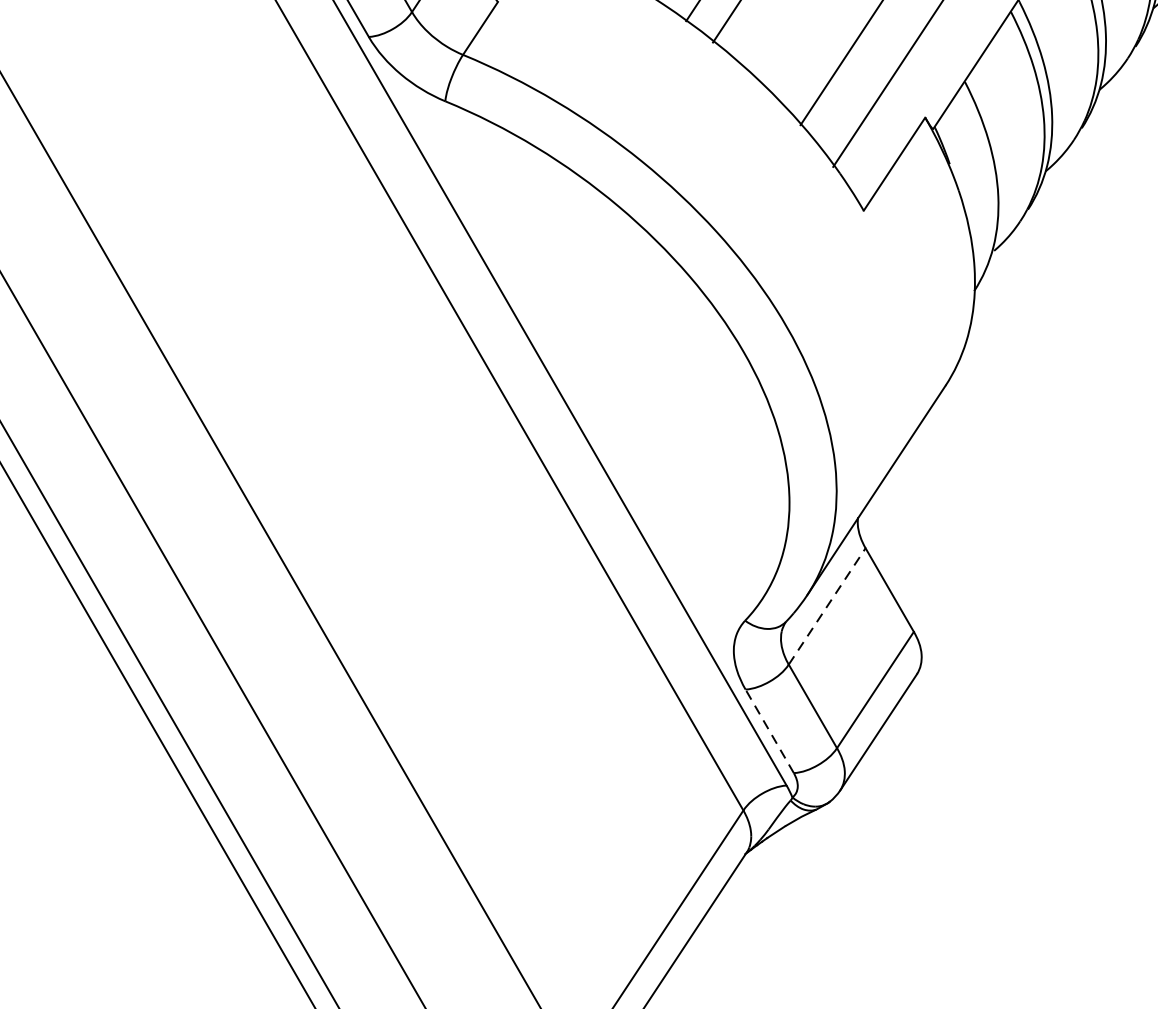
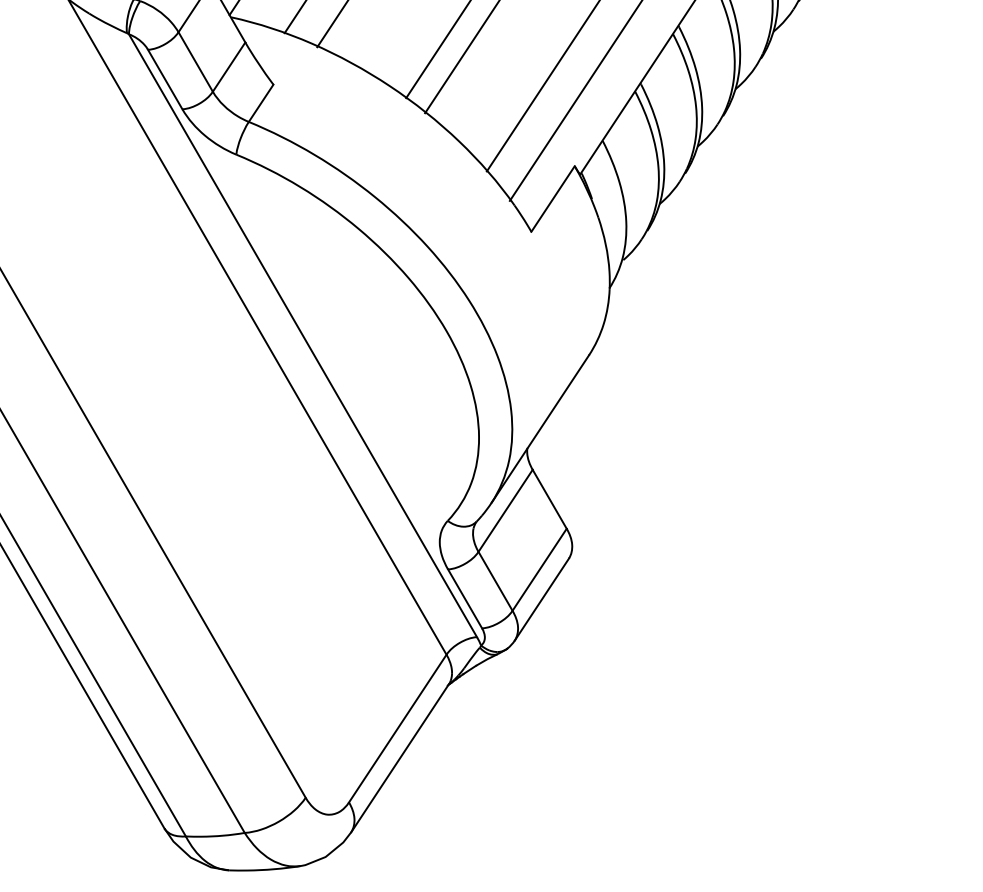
line: (827, 605) -> (505, 510), dashed -> solid
line: (768, 730) -> (464, 598), dashed -> solid

